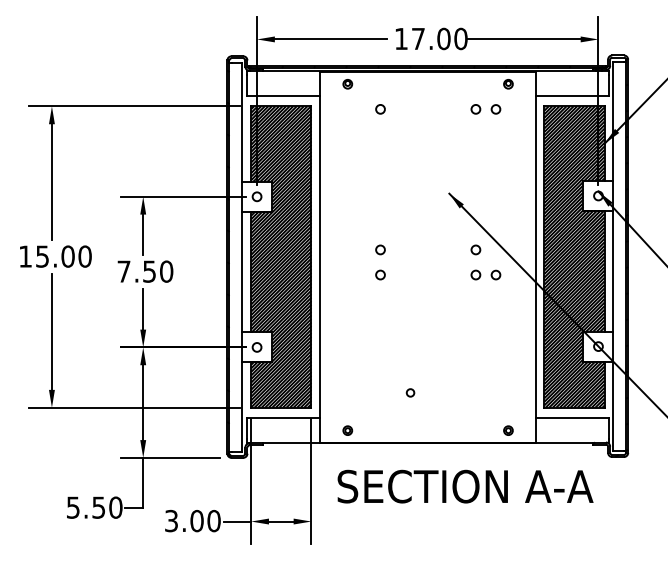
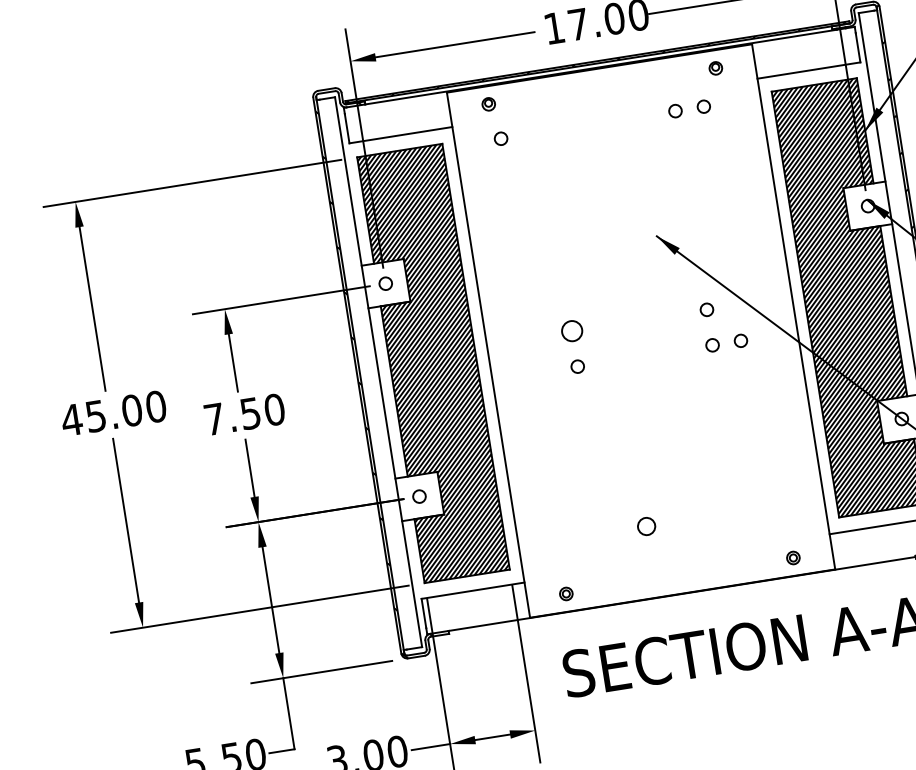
circle: (380, 109) -> (501, 138), moved
circle: (380, 249) -> (572, 330), size x1.6
text: (25, 256) -> (71, 419), 15.00 -> 45.00
circle: (410, 392) -> (646, 525), size x1.6

